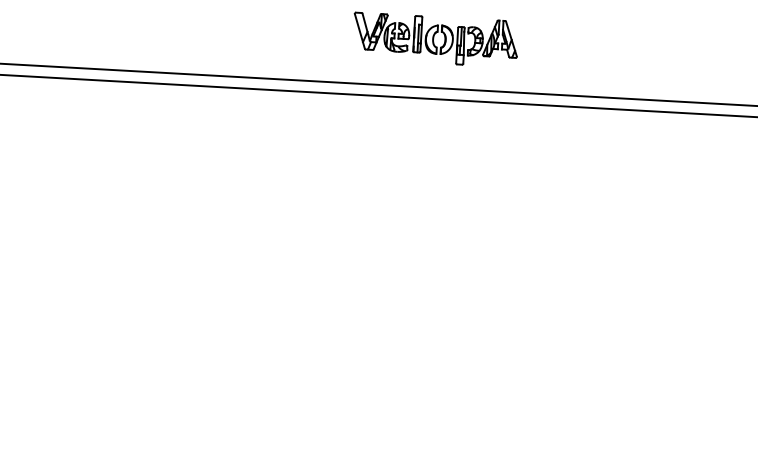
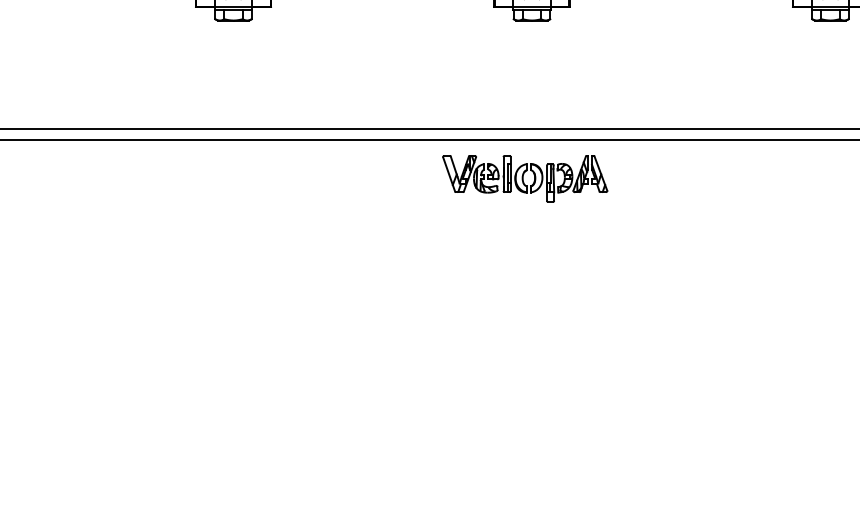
part: (435, 39) -> (525, 178), moved

